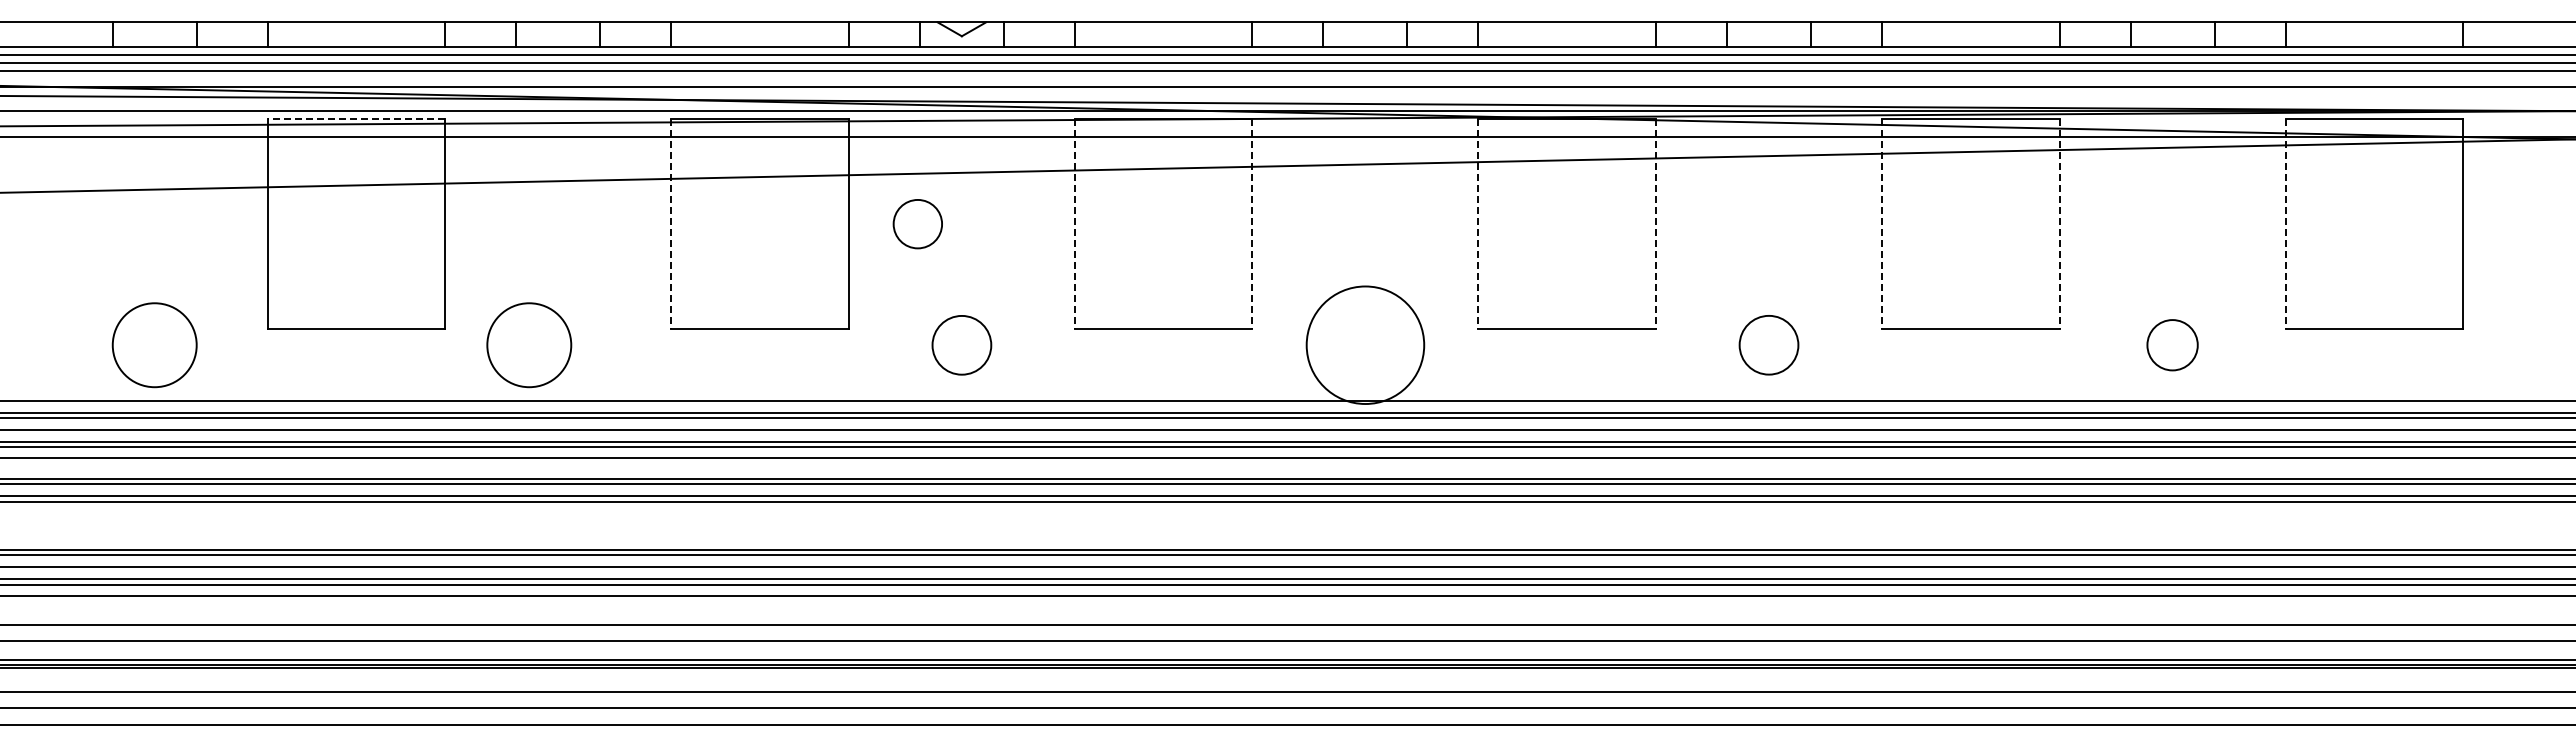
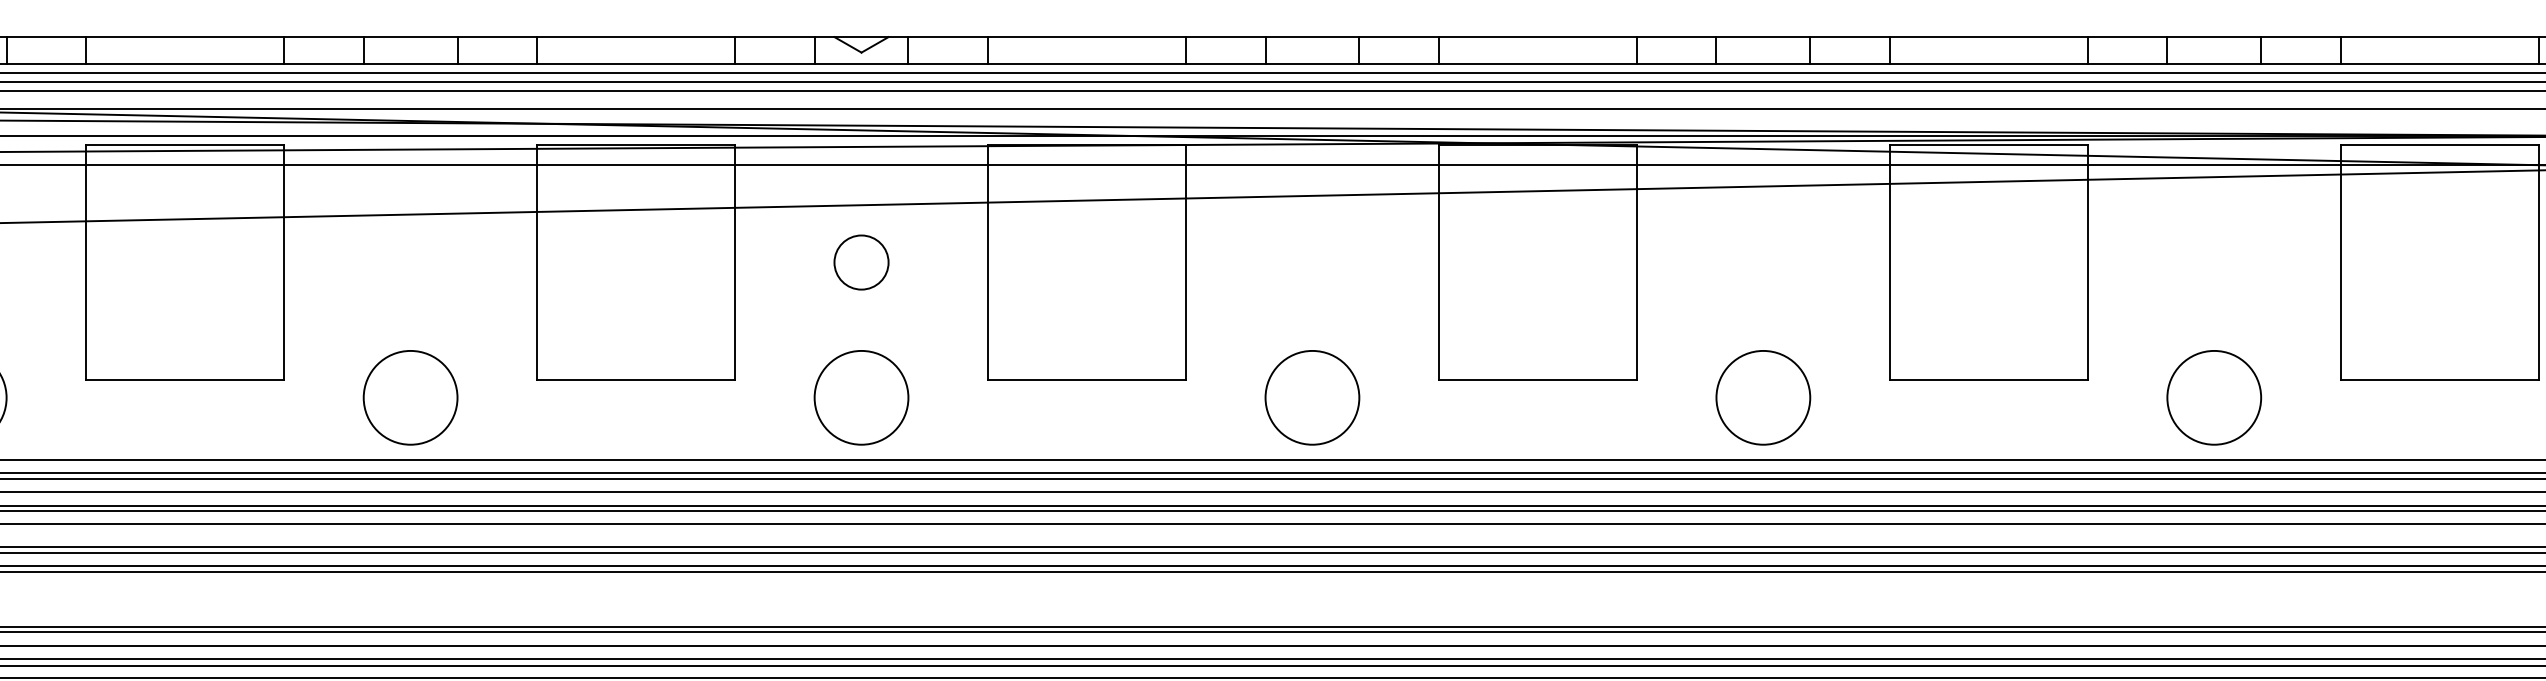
line: (356, 119) -> (185, 145), dashed -> solid
line: (671, 224) -> (537, 262), dashed -> solid
circle: (917, 224) -> (861, 262), moved
line: (1074, 224) -> (987, 262), dashed -> solid
line: (1252, 224) -> (1186, 262), dashed -> solid
line: (1478, 224) -> (1438, 262), dashed -> solid
line: (1656, 224) -> (1637, 262), dashed -> solid
line: (1882, 224) -> (1890, 262), dashed -> solid
line: (2059, 224) -> (2087, 262), dashed -> solid
line: (2285, 224) -> (2340, 262), dashed -> solid
circle: (529, 345) -> (410, 398), moved
circle: (961, 345) -> (861, 398), size x1.43
circle: (1365, 345) -> (1312, 398), size x0.71
circle: (1769, 345) -> (1763, 398), size x1.43
circle: (2172, 345) -> (2214, 398), size x1.67

